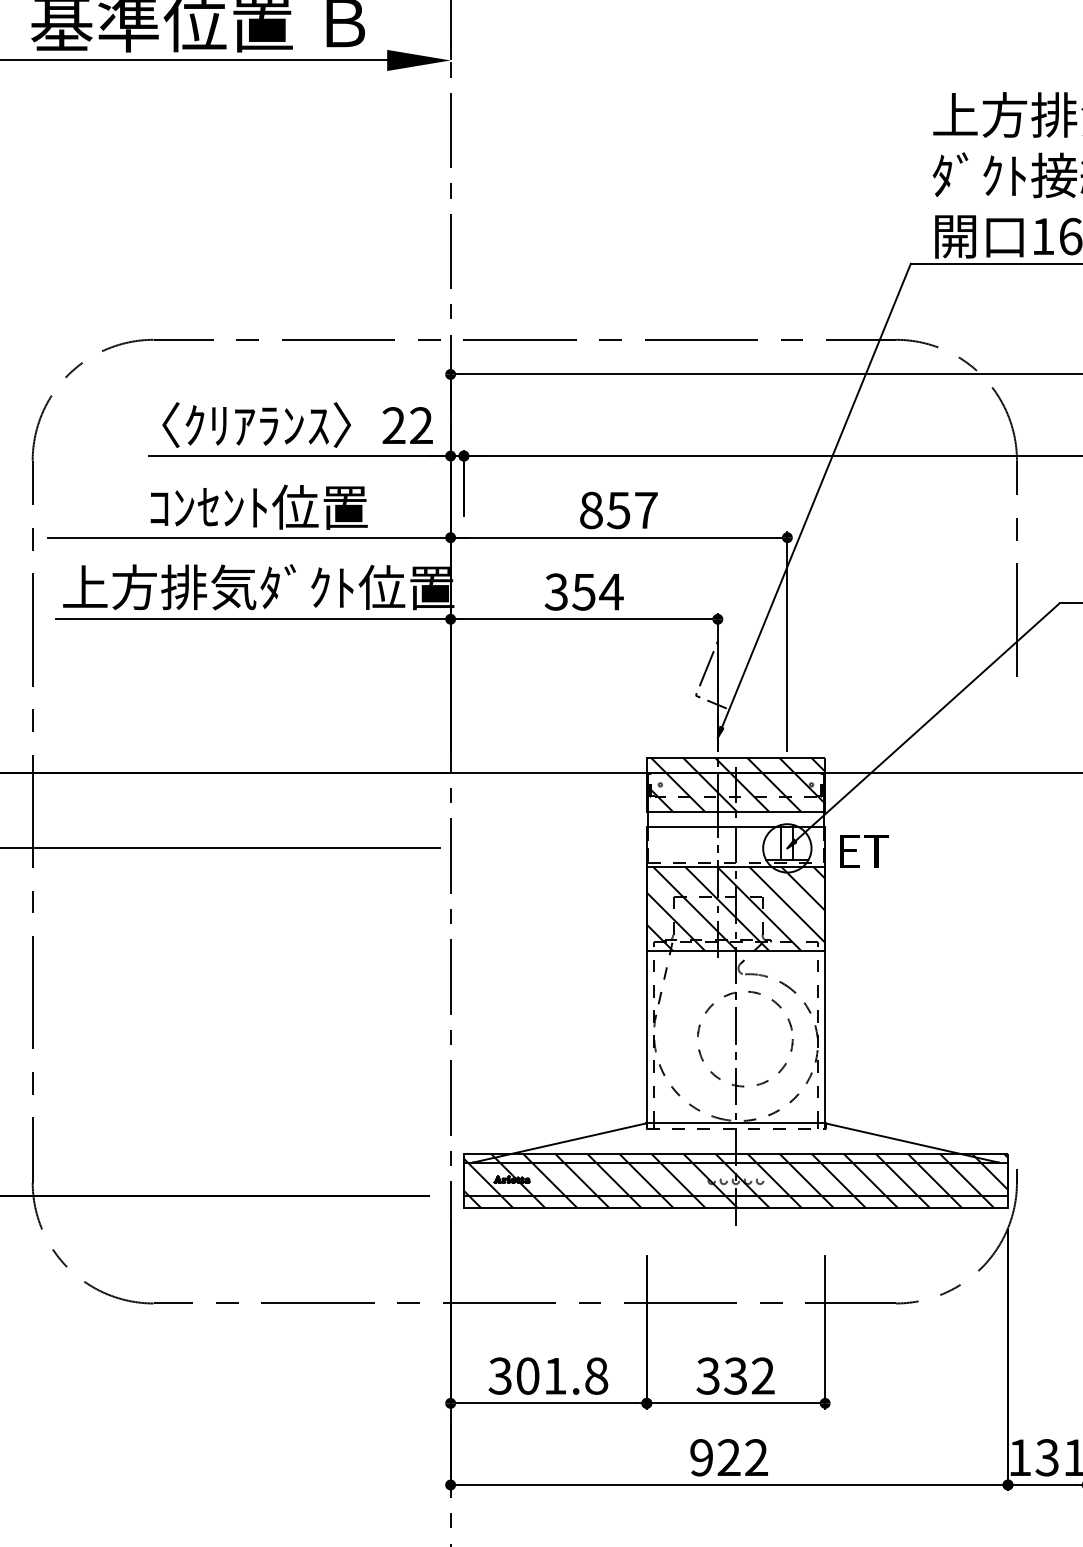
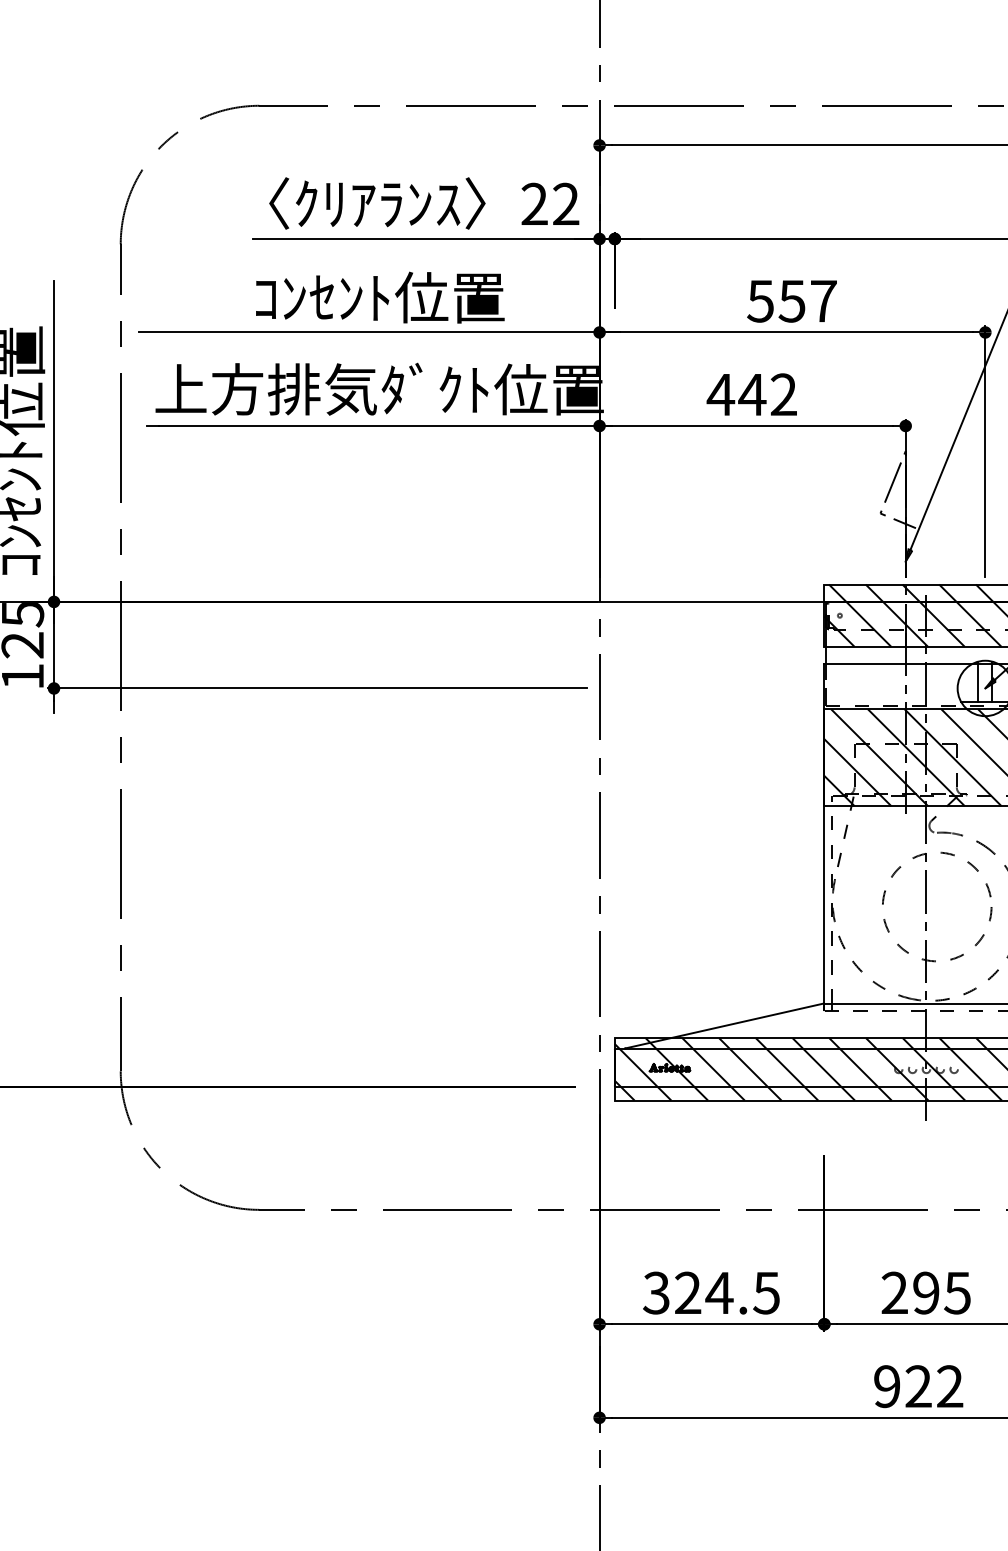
text: (590, 510) -> (759, 301), 857 -> 557
text: (583, 591) -> (751, 394), 354 -> 442
text: (562, 1375) -> (727, 1292), 301.8 -> 324.5
text: (735, 1375) -> (925, 1292), 332 -> 295

